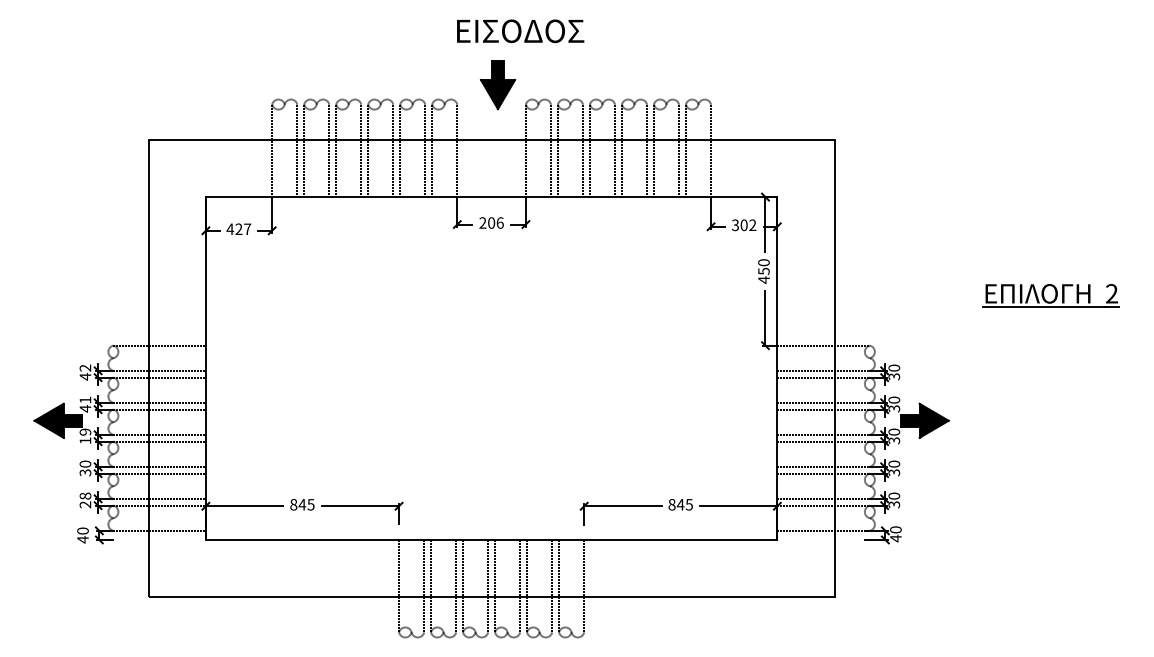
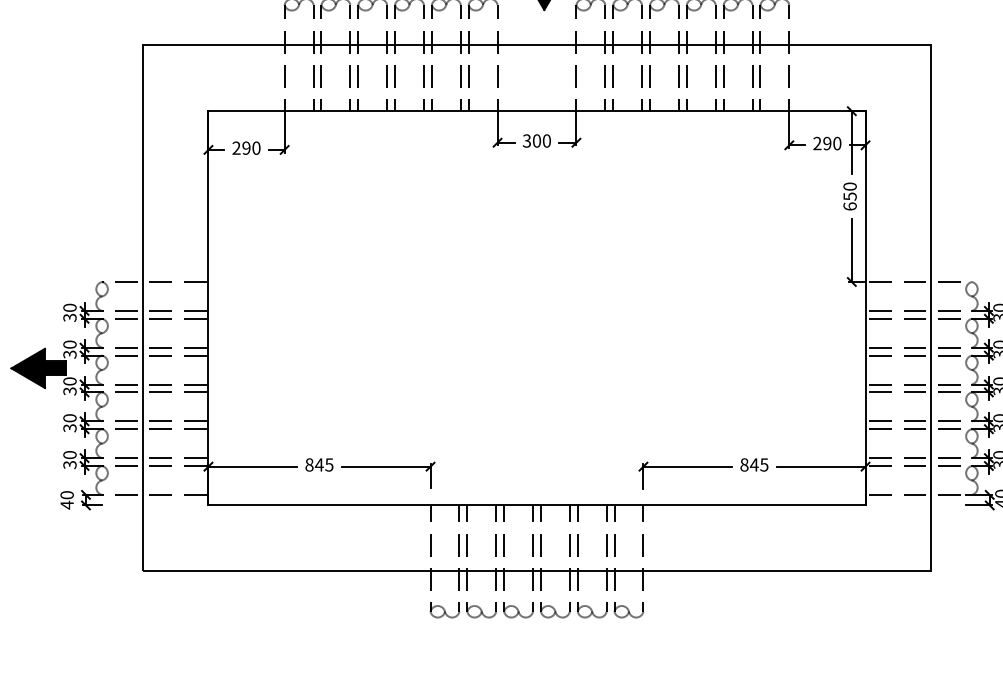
text: (491, 222) -> (536, 140), 206 -> 300
text: (743, 225) -> (826, 143), 302 -> 290
text: (238, 229) -> (245, 148), 427 -> 290
text: (763, 279) -> (849, 205), 450 -> 650
text: (85, 372) -> (70, 312), 42 -> 30
text: (85, 404) -> (70, 349), 41 -> 30
text: (85, 436) -> (70, 386), 19 -> 30
text: (85, 500) -> (70, 460), 28 -> 30

